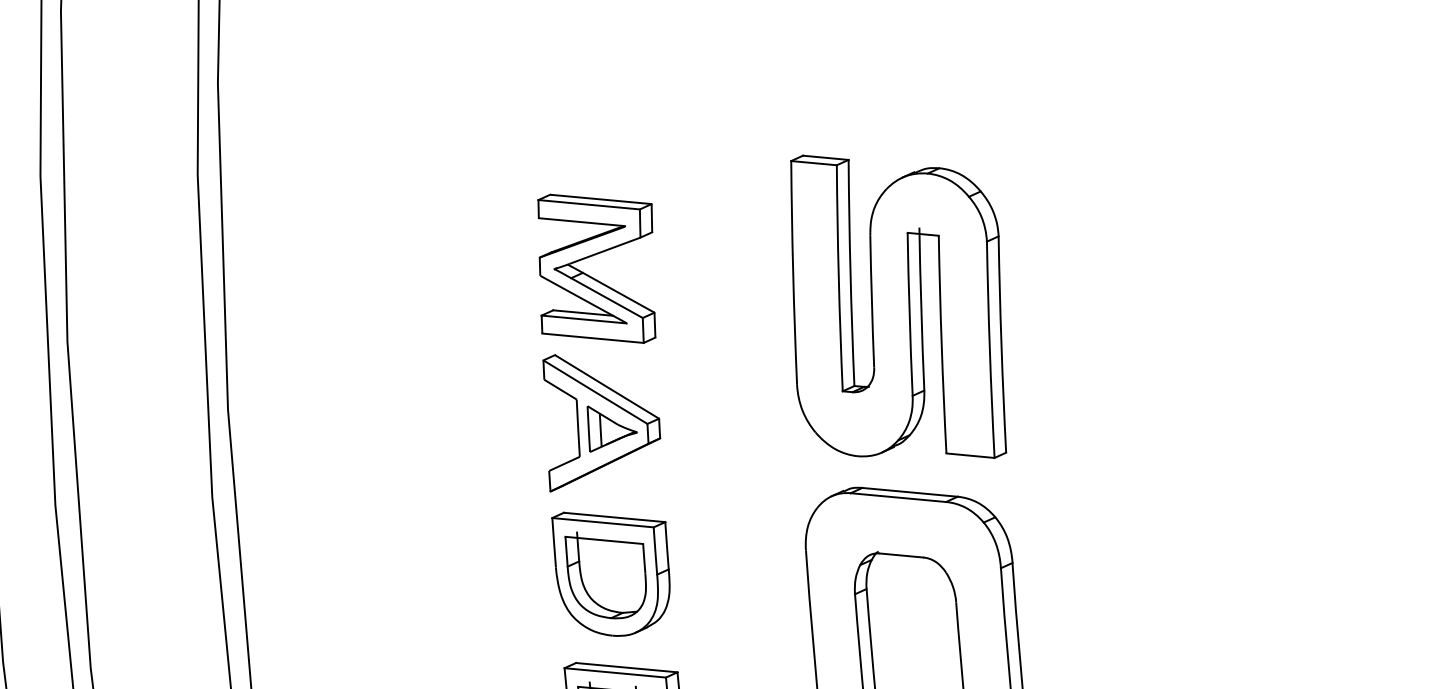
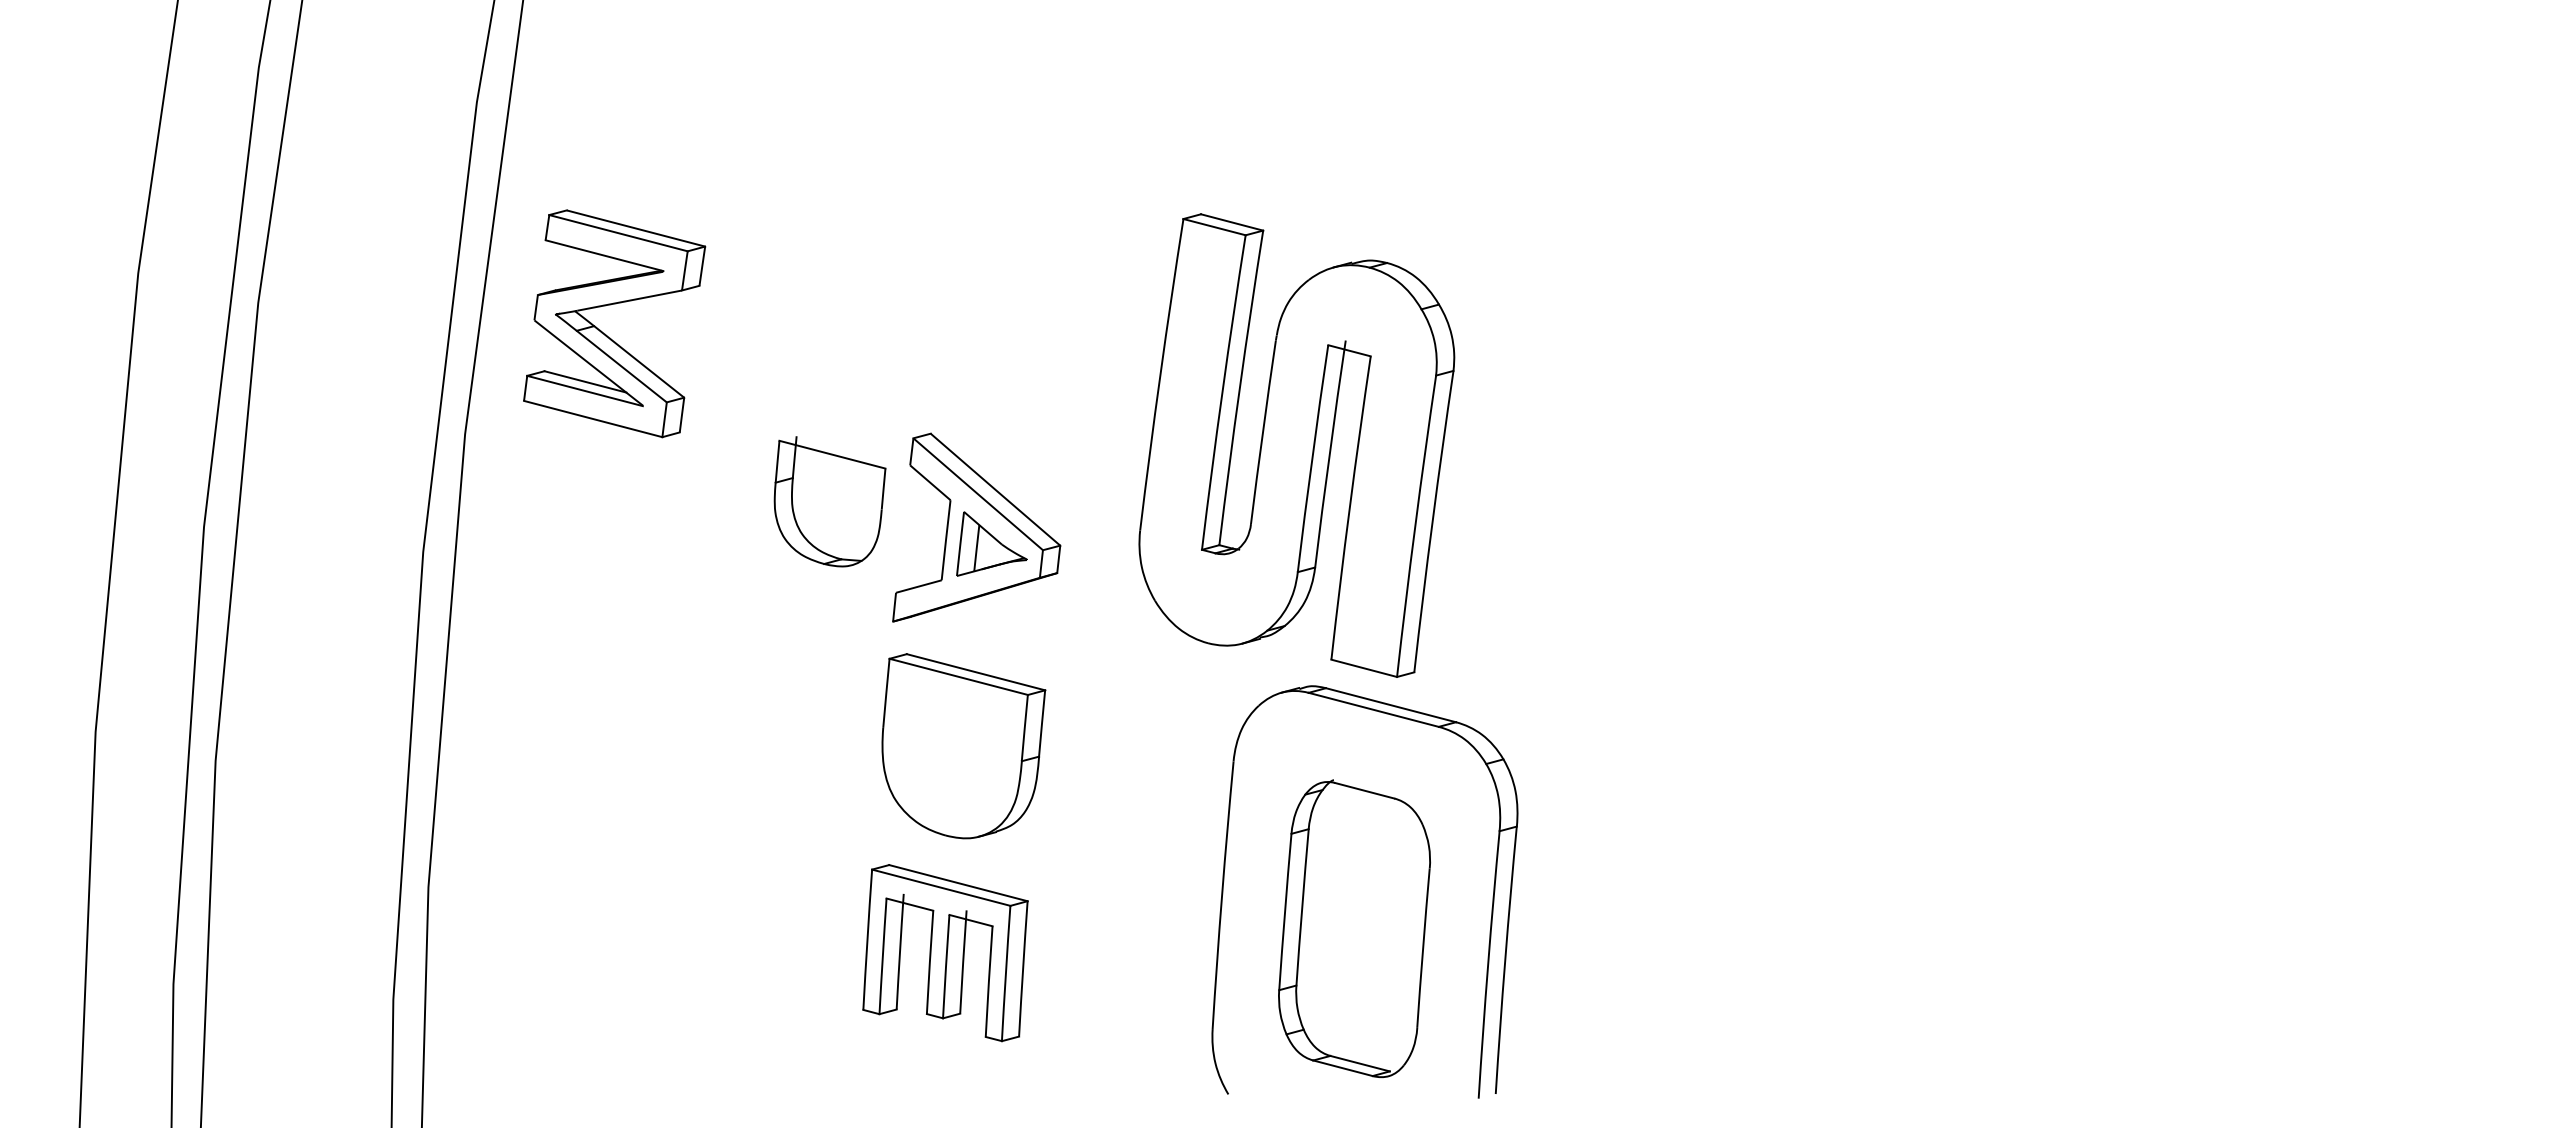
part: (591, 276) -> (605, 333), moved
part: (897, 307) -> (1296, 445), moved
part: (607, 573) -> (829, 501), moved

